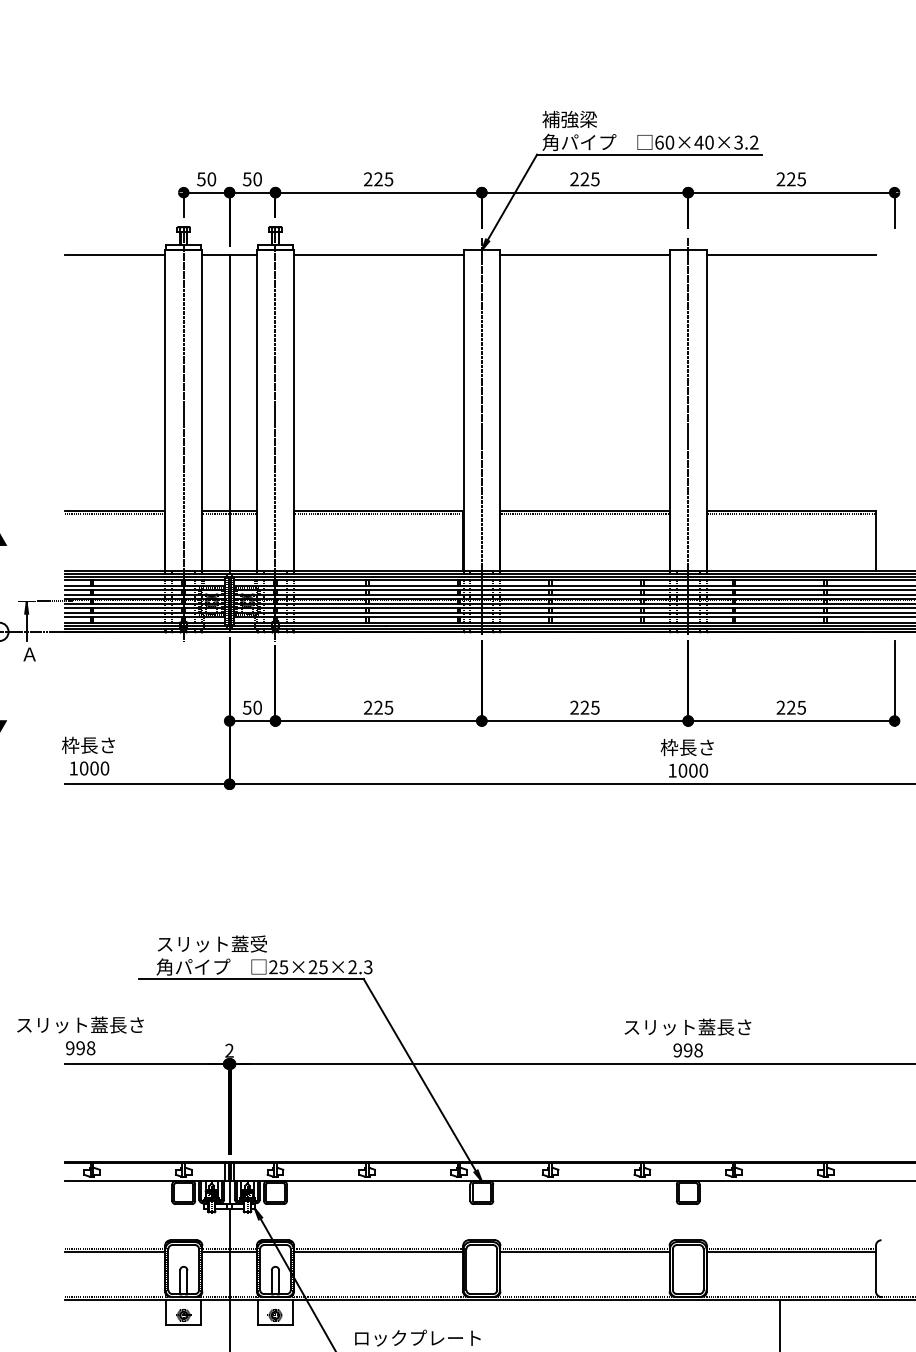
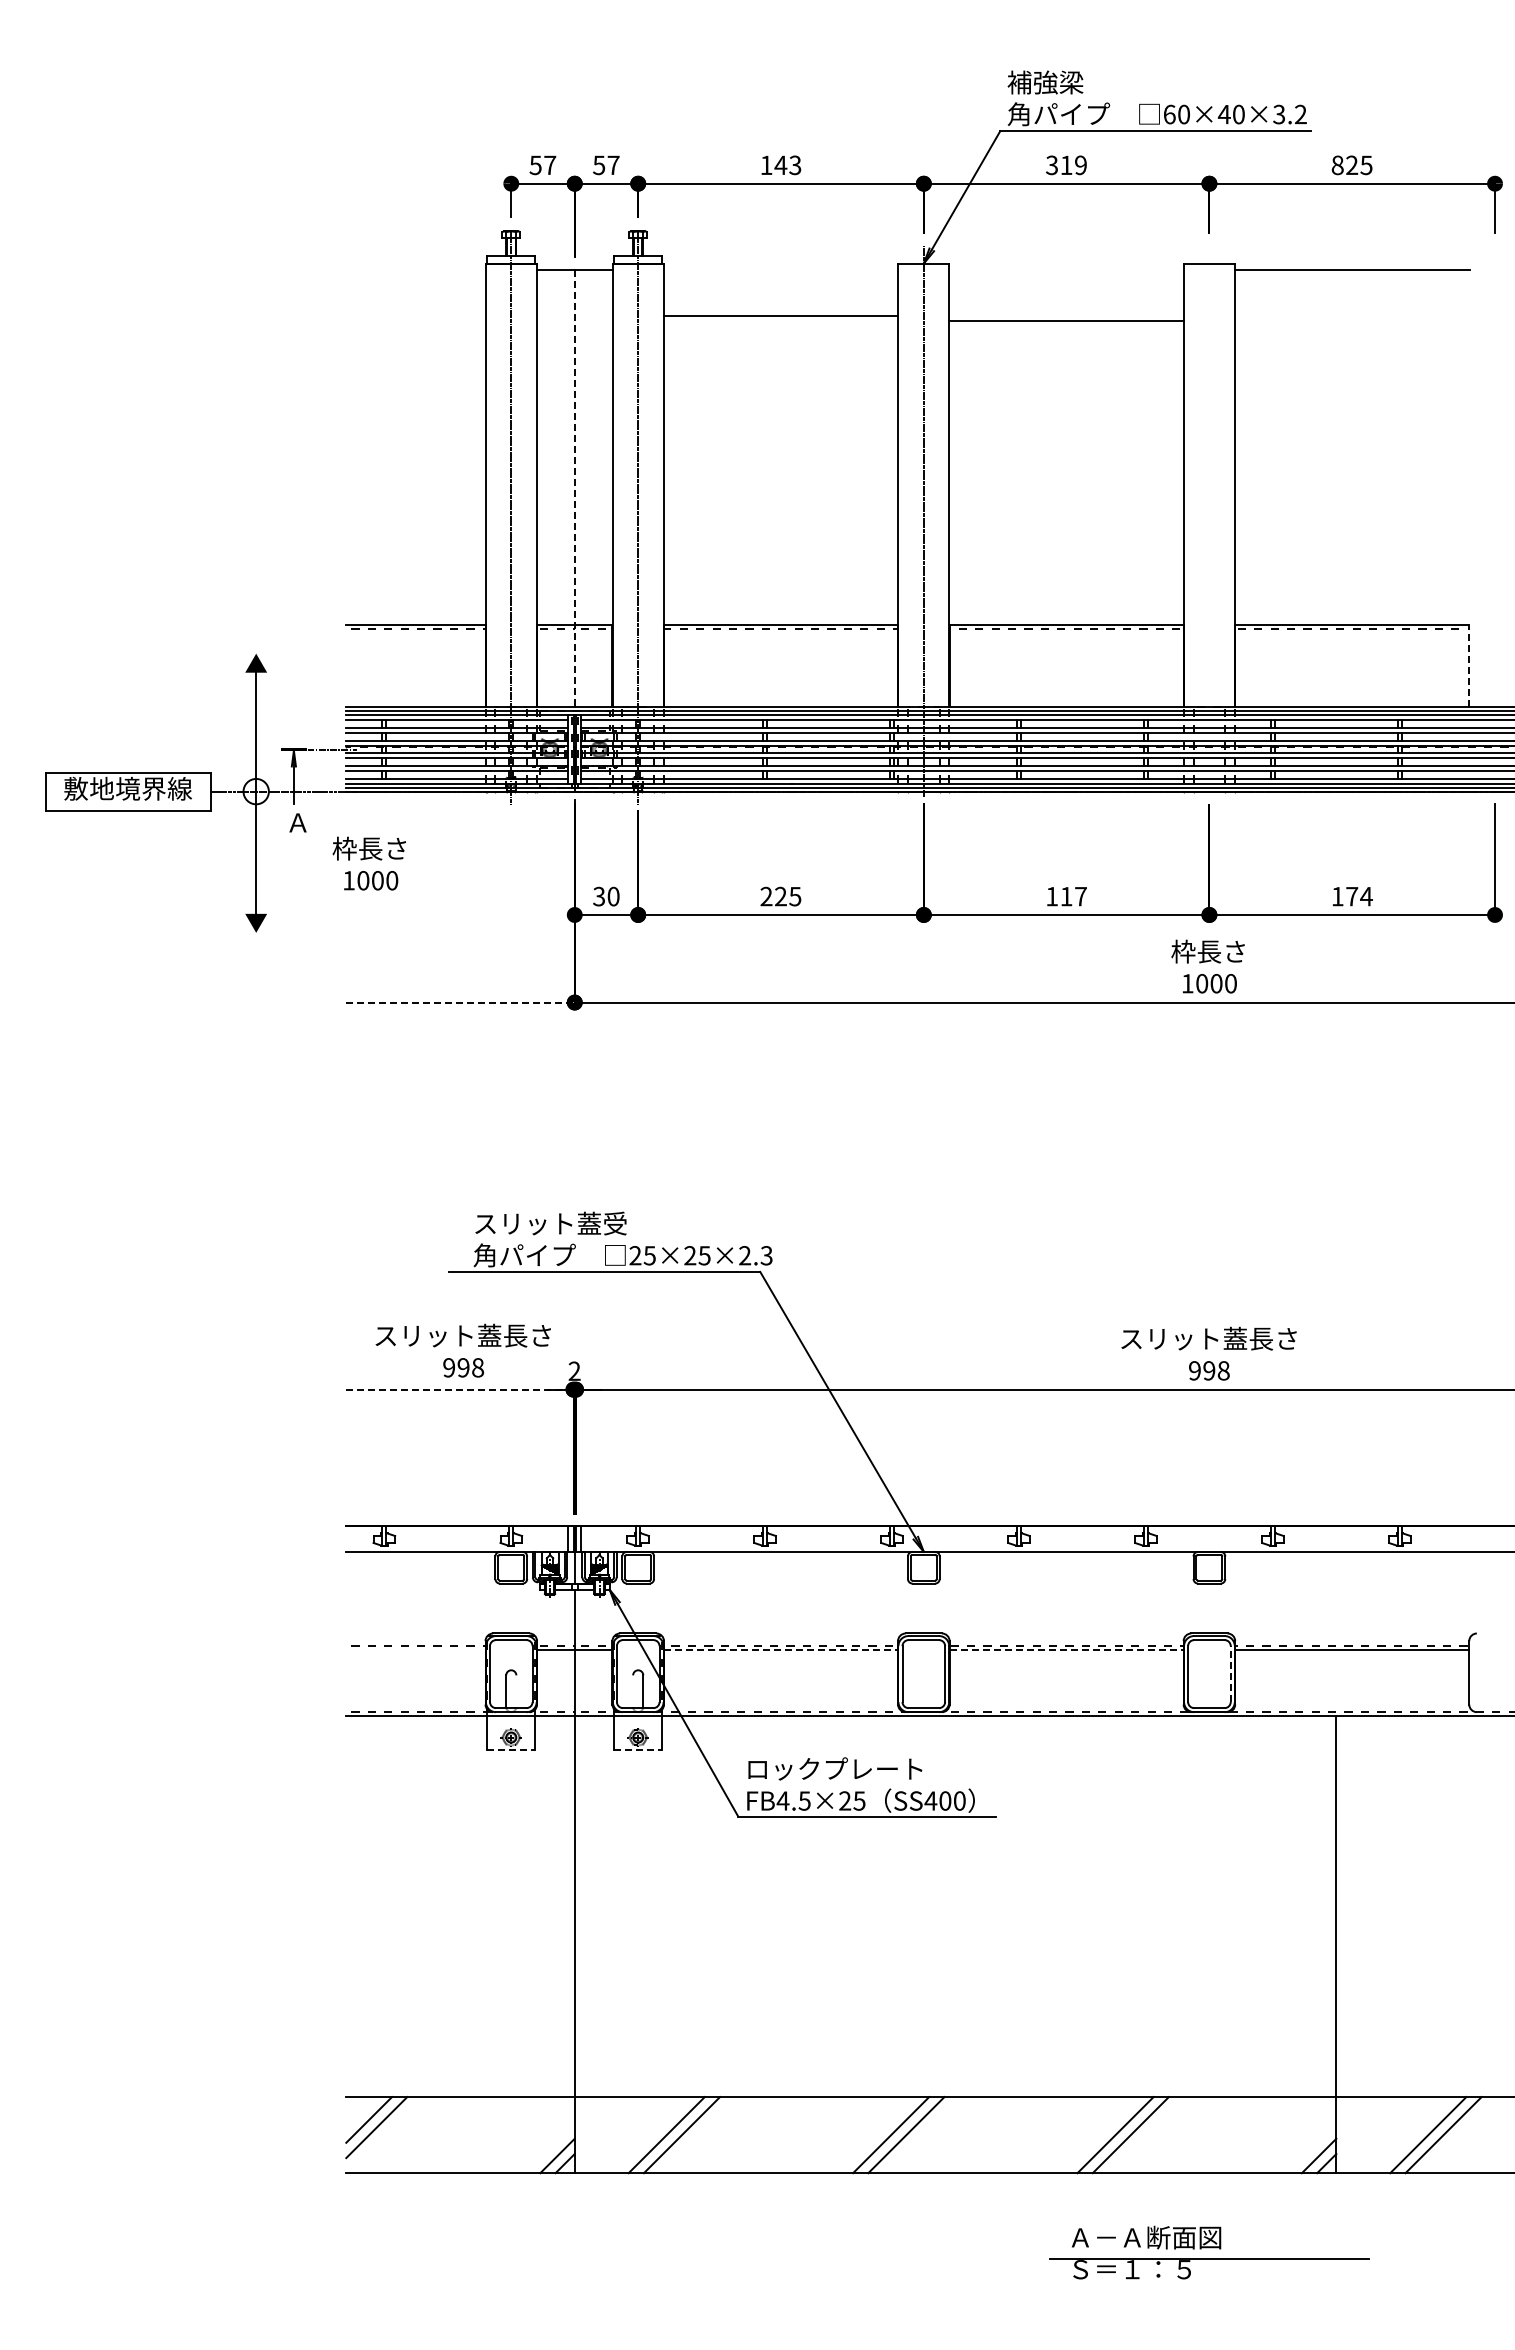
text: (378, 178) -> (780, 164), 225 -> 143
text: (212, 179) -> (550, 165), 50 -> 57
text: (257, 179) -> (613, 165), 50 -> 57
text: (584, 179) -> (1066, 165), 225 -> 319
text: (780, 179) -> (1337, 165), 225 -> 825
line: (114, 254) -> (415, 269), removed
line: (378, 254) -> (780, 315), moved
line: (584, 254) -> (1066, 320), moved
line: (229, 414) -> (574, 490), solid -> dashed
line: (688, 436) -> (1209, 521), removed
line: (876, 540) -> (1469, 665), solid -> dashed
text: (247, 706) -> (599, 895), 50 -> 30
text: (584, 707) -> (1066, 896), 225 -> 117
text: (790, 707) -> (1351, 896), 225 -> 174
text: (87, 756) -> (368, 863), moved
line: (147, 784) -> (461, 1002), solid -> dashed
text: (79, 1035) -> (462, 1350), moved
line: (146, 1063) -> (459, 1389), solid -> dashed
line: (114, 1252) -> (415, 1650), removed
line: (379, 1252) -> (781, 1650), solid -> dashed
line: (585, 1252) -> (1067, 1650), solid -> dashed
line: (703, 1269) -> (1230, 1674), solid -> dashed
line: (187, 1282) -> (516, 1691), removed
line: (272, 1282) -> (633, 1691), removed
line: (183, 1324) -> (511, 1750), solid -> dashed
line: (275, 1324) -> (638, 1750), solid -> dashed

